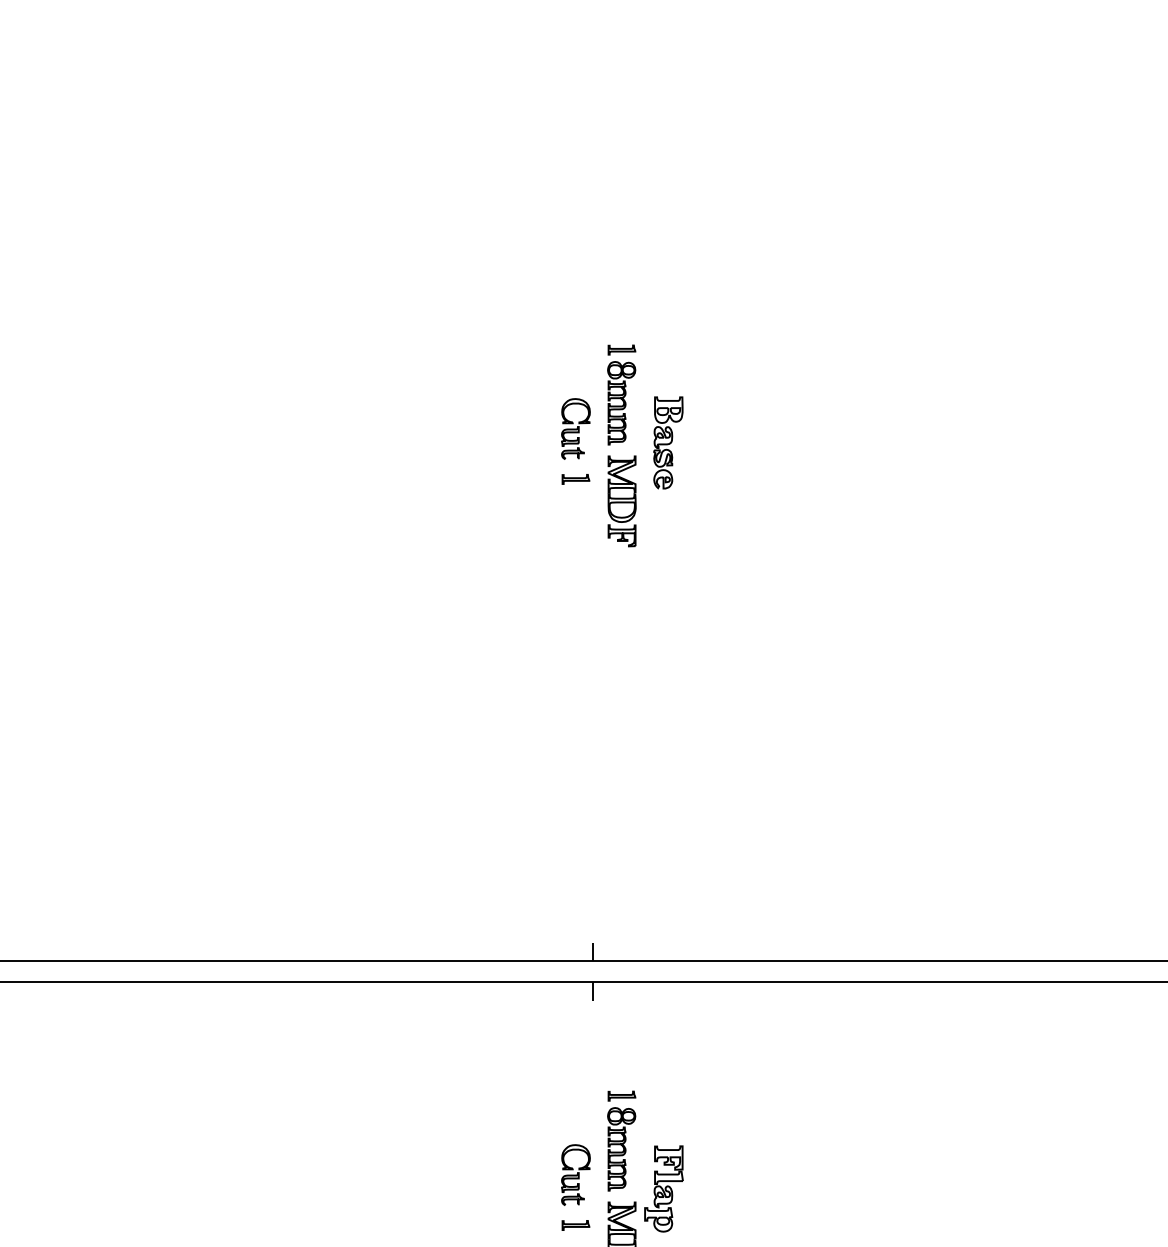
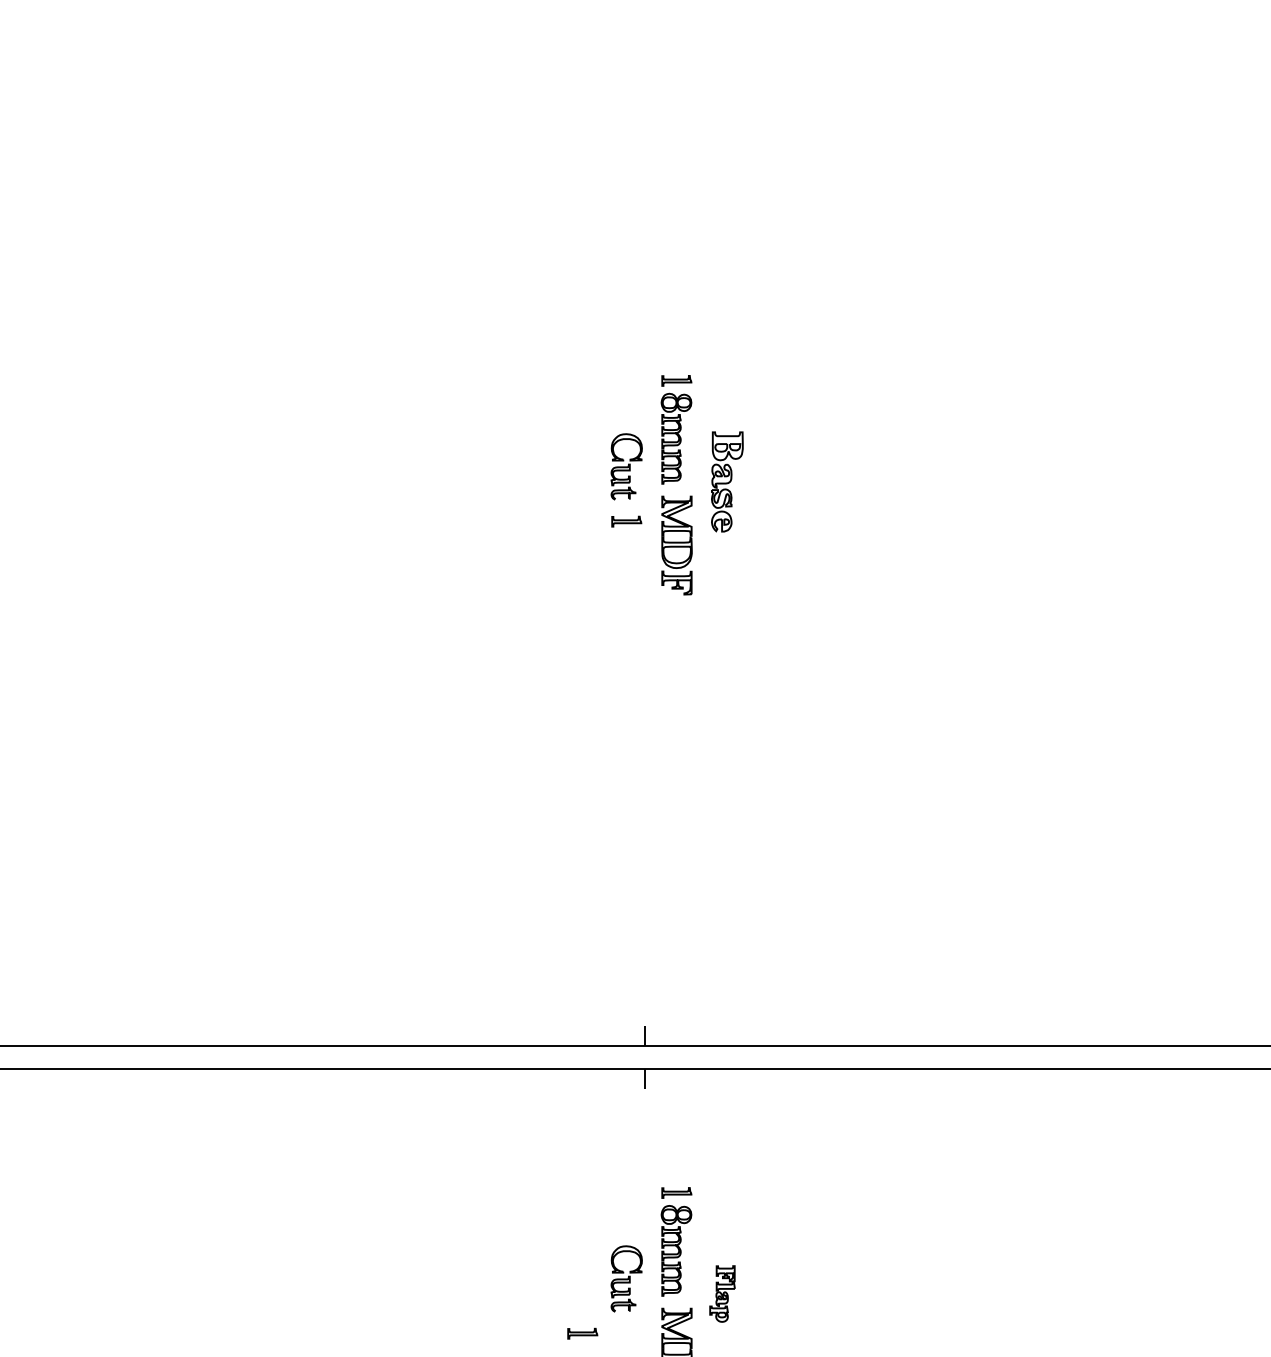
part: (663, 1188) -> (722, 1293), size x0.6
part: (575, 1225) -> (582, 1333), moved

